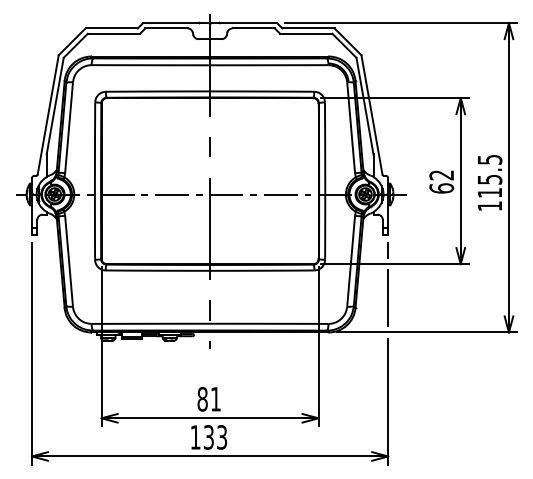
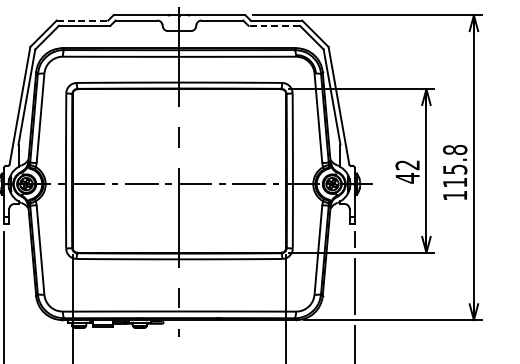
line: (112, 28) -> (83, 20), solid -> dashed
line: (305, 33) -> (273, 25), solid -> dashed
text: (489, 159) -> (454, 149), 115.5 -> 115.8
text: (441, 188) -> (407, 178), 62 -> 42

